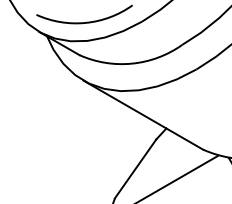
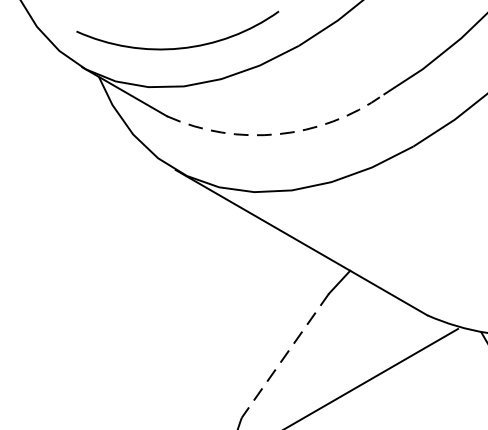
arc: (132, 63) -> (278, 133), solid -> dashed
line: (135, 168) -> (285, 355), solid -> dashed

